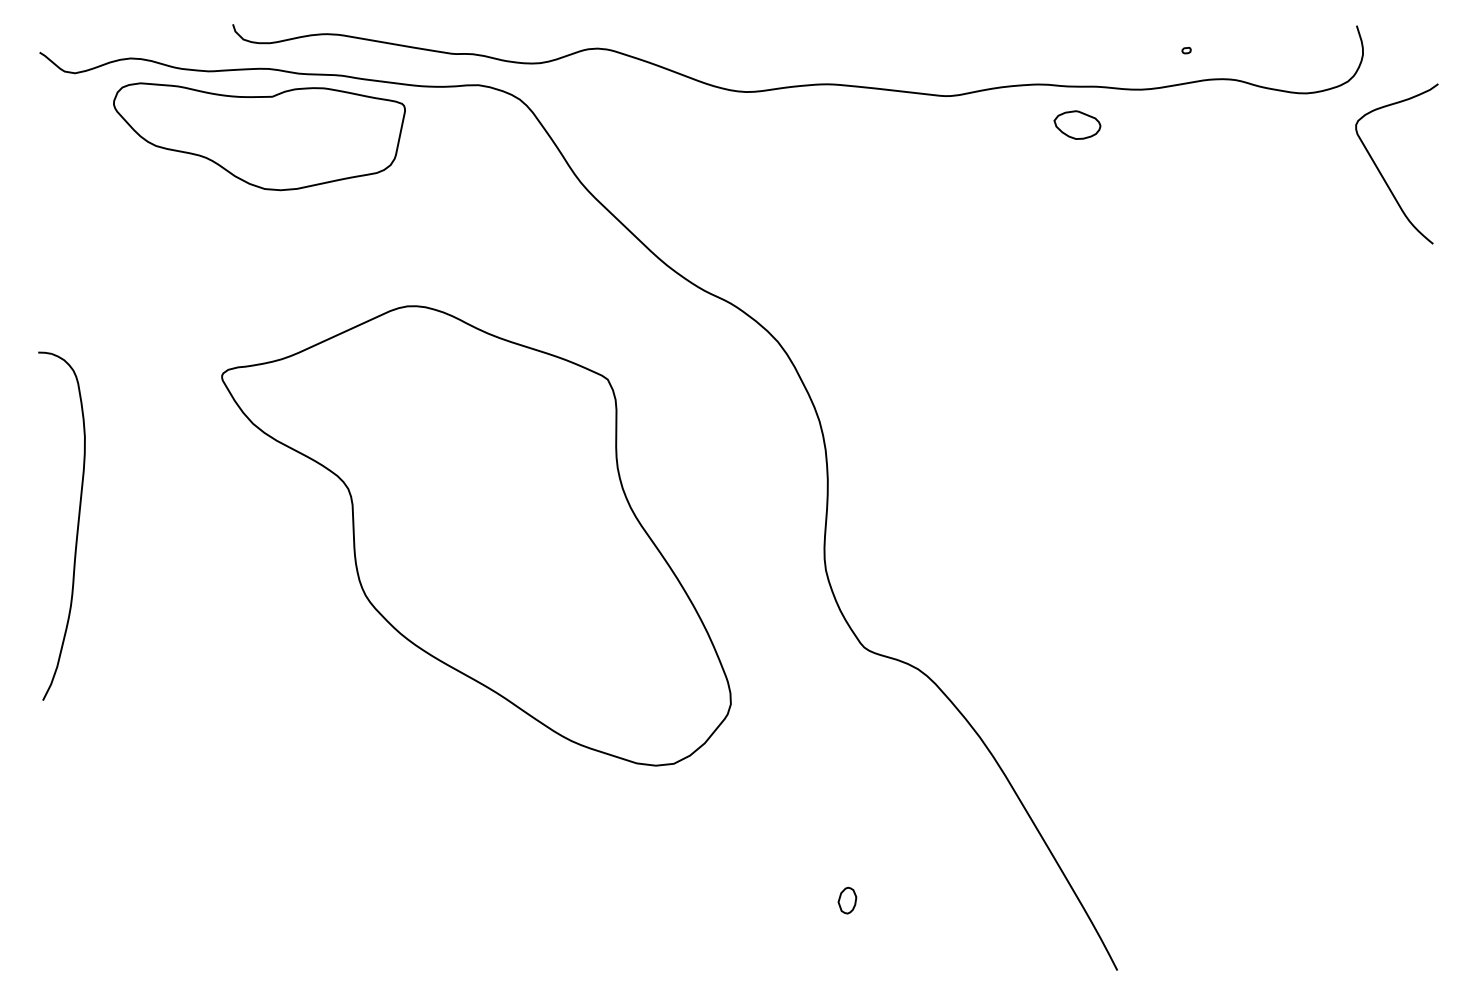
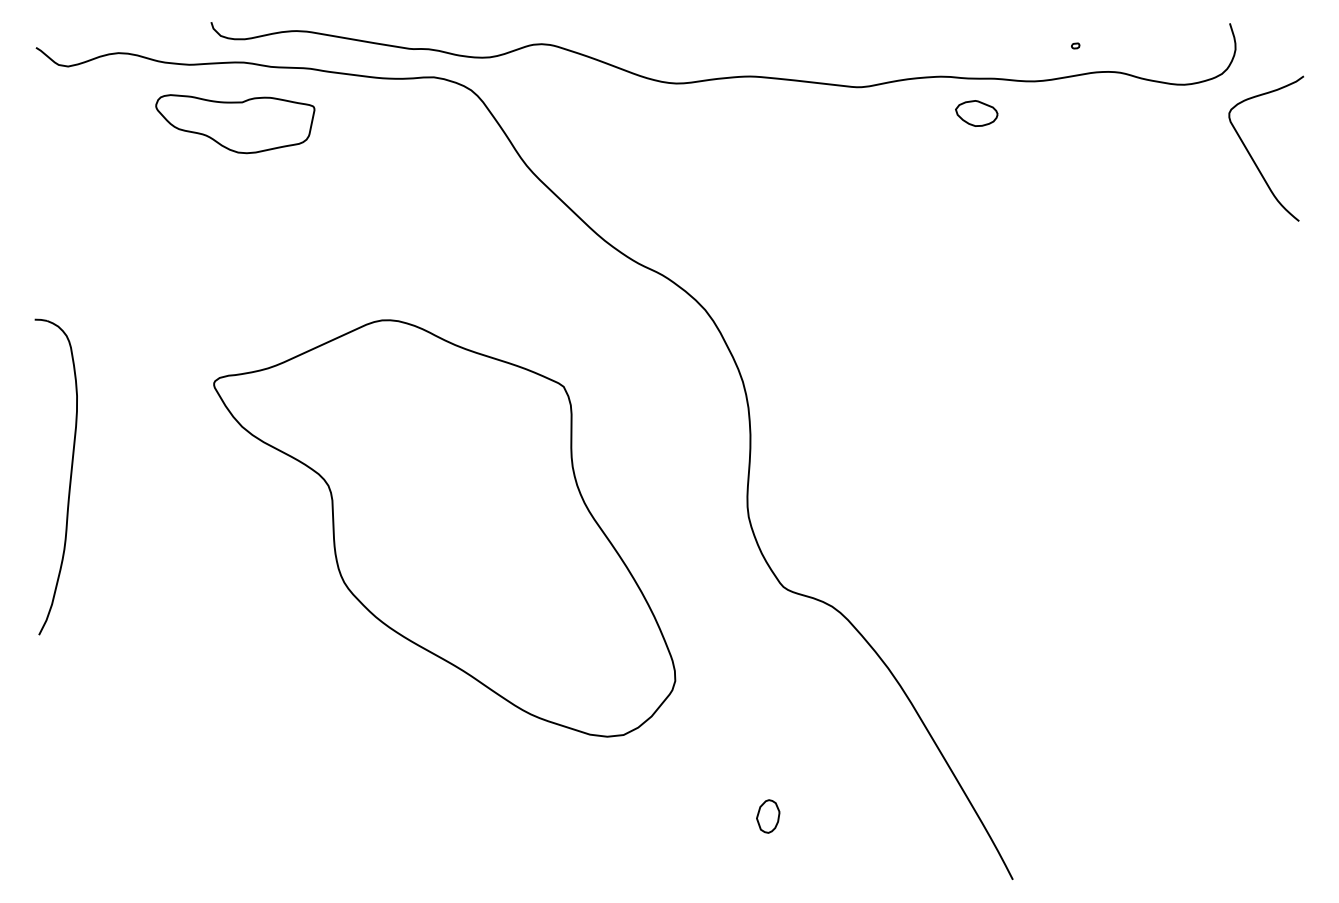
part: (259, 136) -> (235, 123), size x0.6
part: (476, 535) -> (444, 528), moved
part: (847, 900) -> (768, 816), size x1.4

